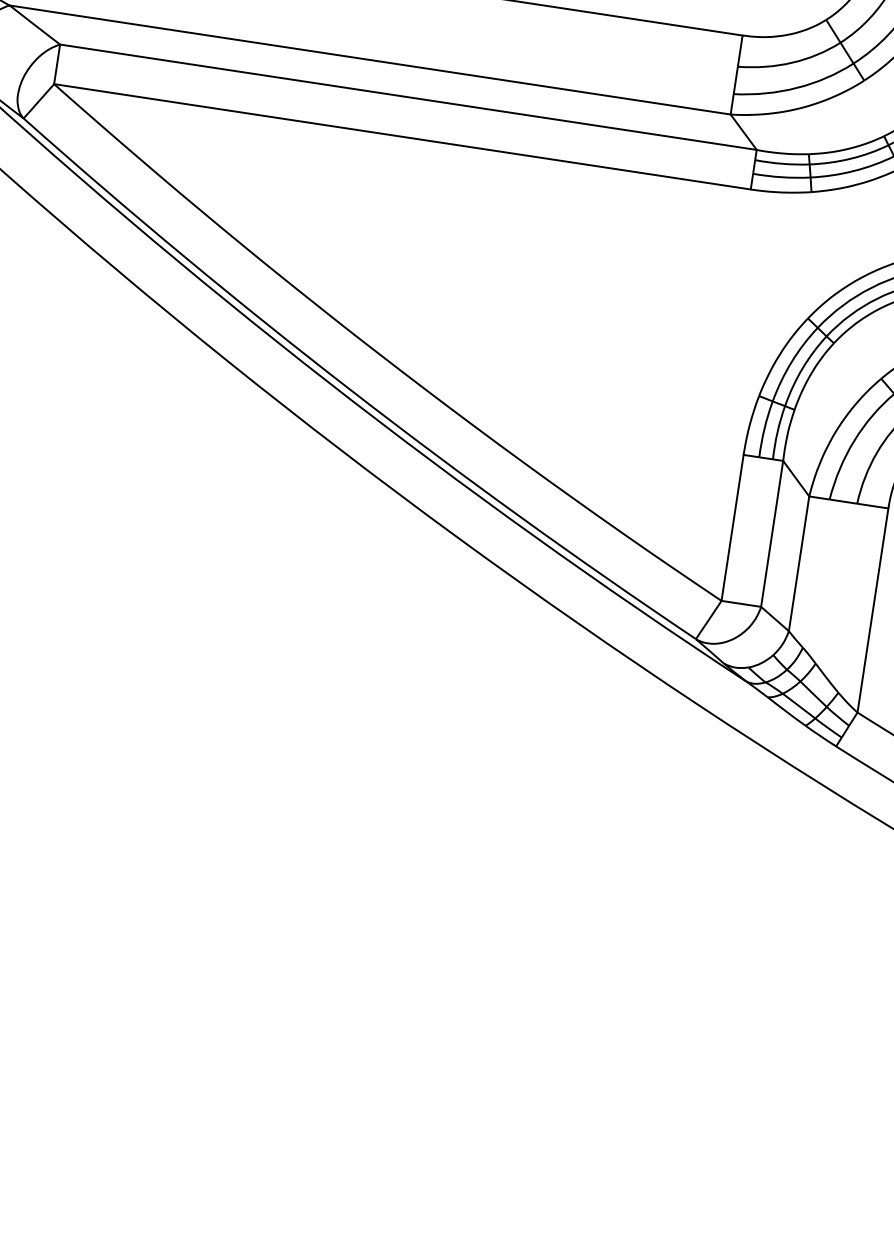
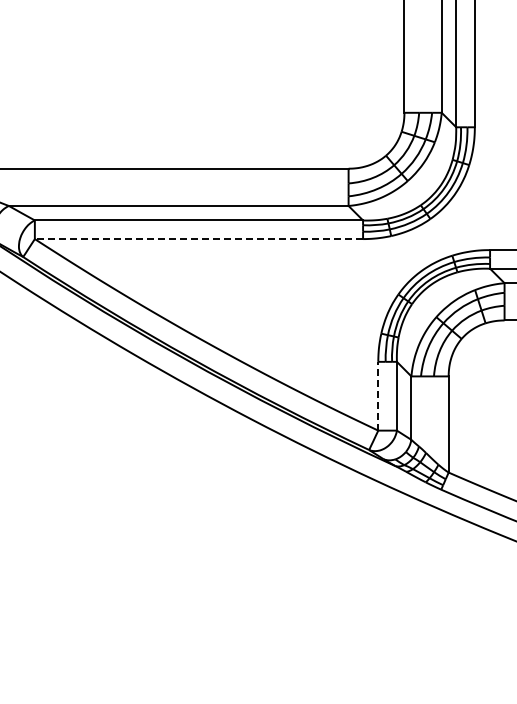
line: (401, 137) -> (198, 239), solid -> dashed
line: (733, 526) -> (378, 395), solid -> dashed

